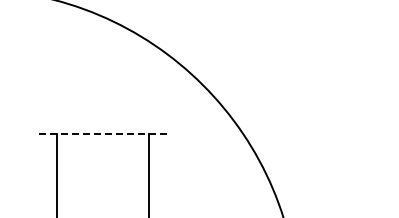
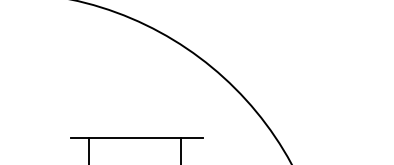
line: (105, 134) -> (137, 137), dashed -> solid

